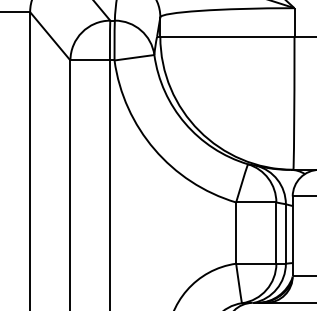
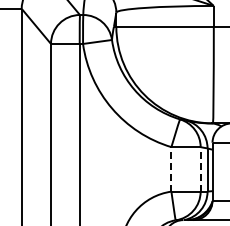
line: (236, 231) -> (171, 168), solid -> dashed
line: (276, 231) -> (200, 168), solid -> dashed

